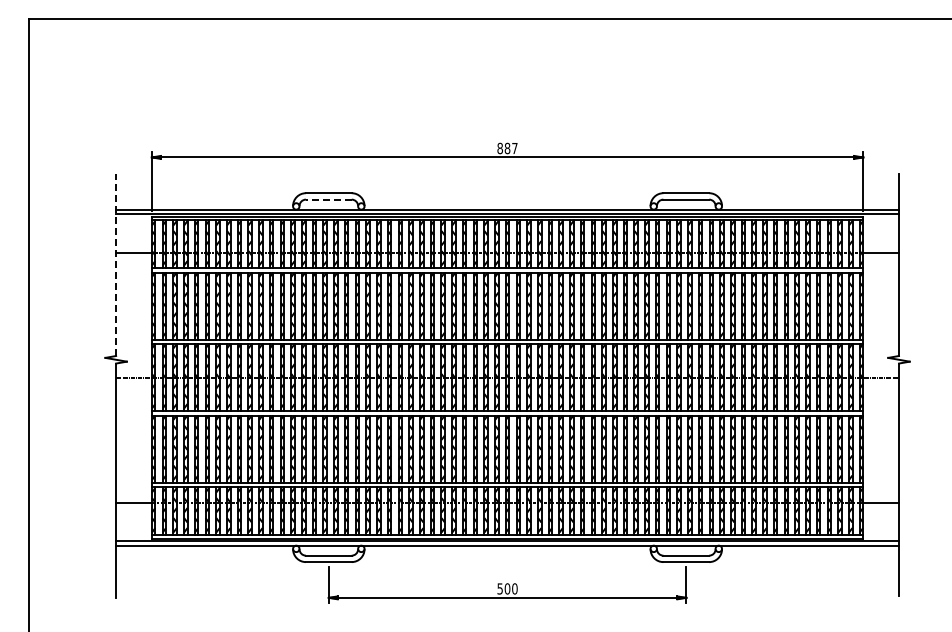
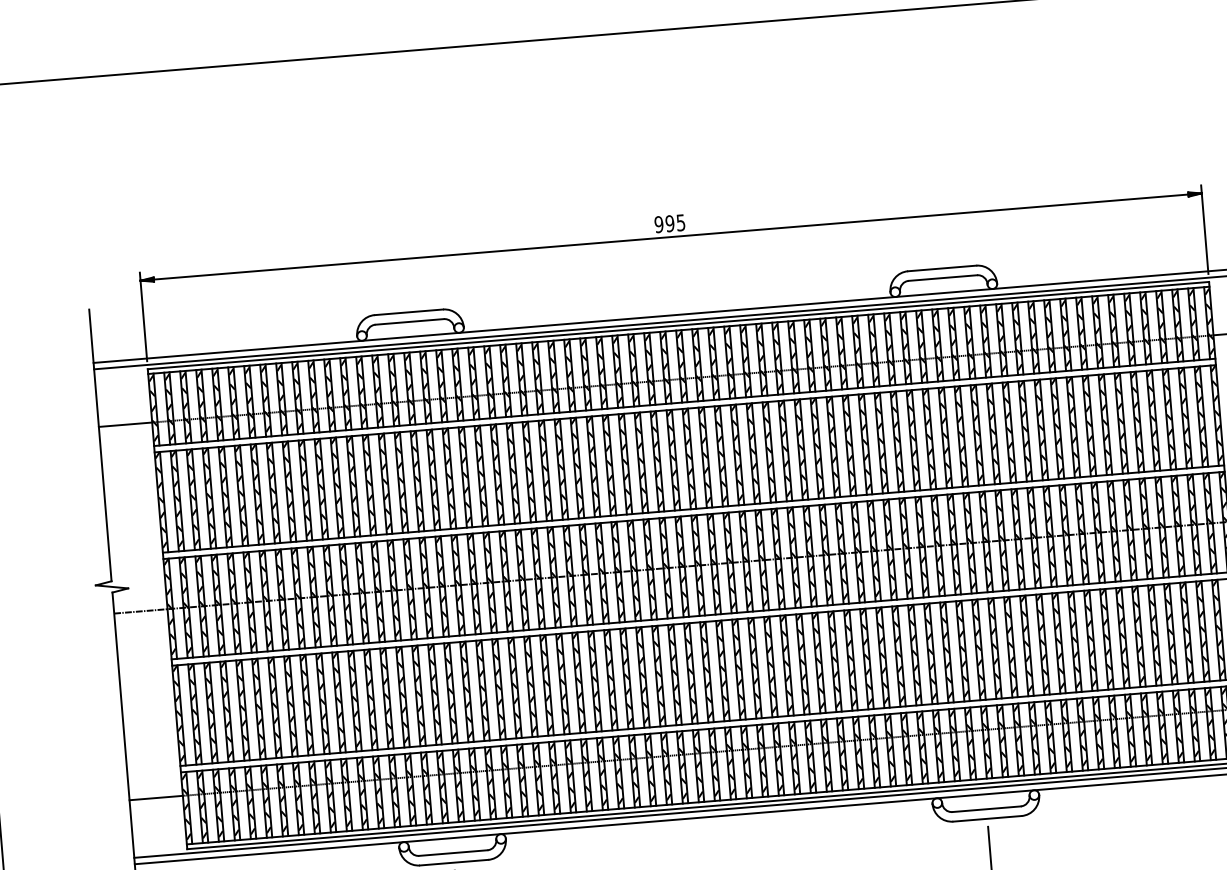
text: (507, 148) -> (669, 223), 887 -> 995
line: (328, 199) -> (409, 321), dashed -> solid
line: (116, 264) -> (100, 444), dashed -> solid

